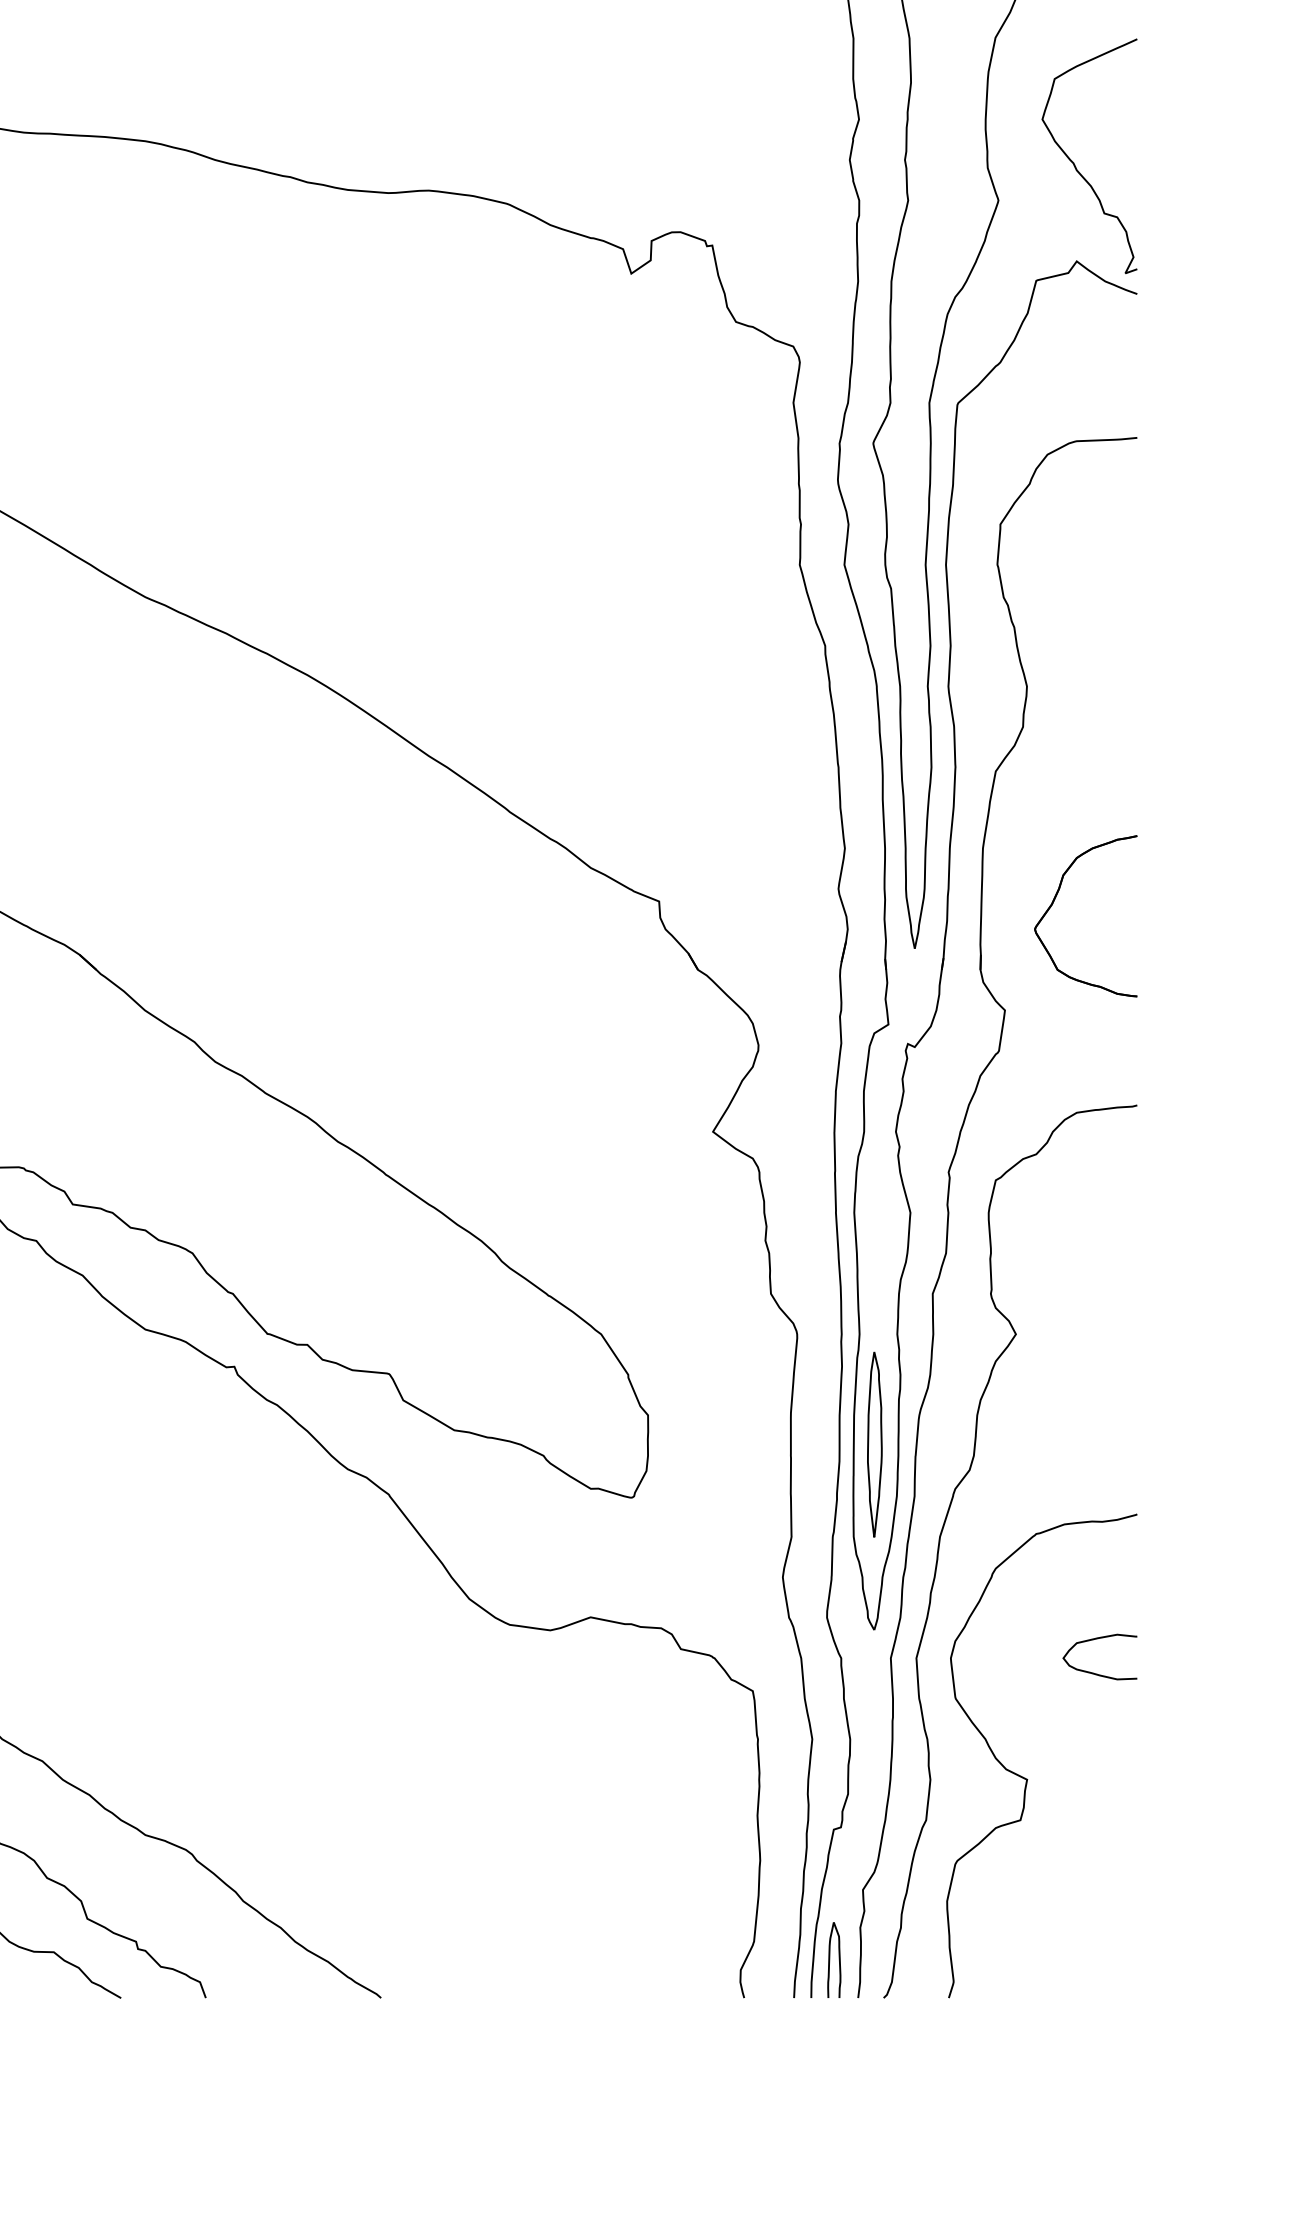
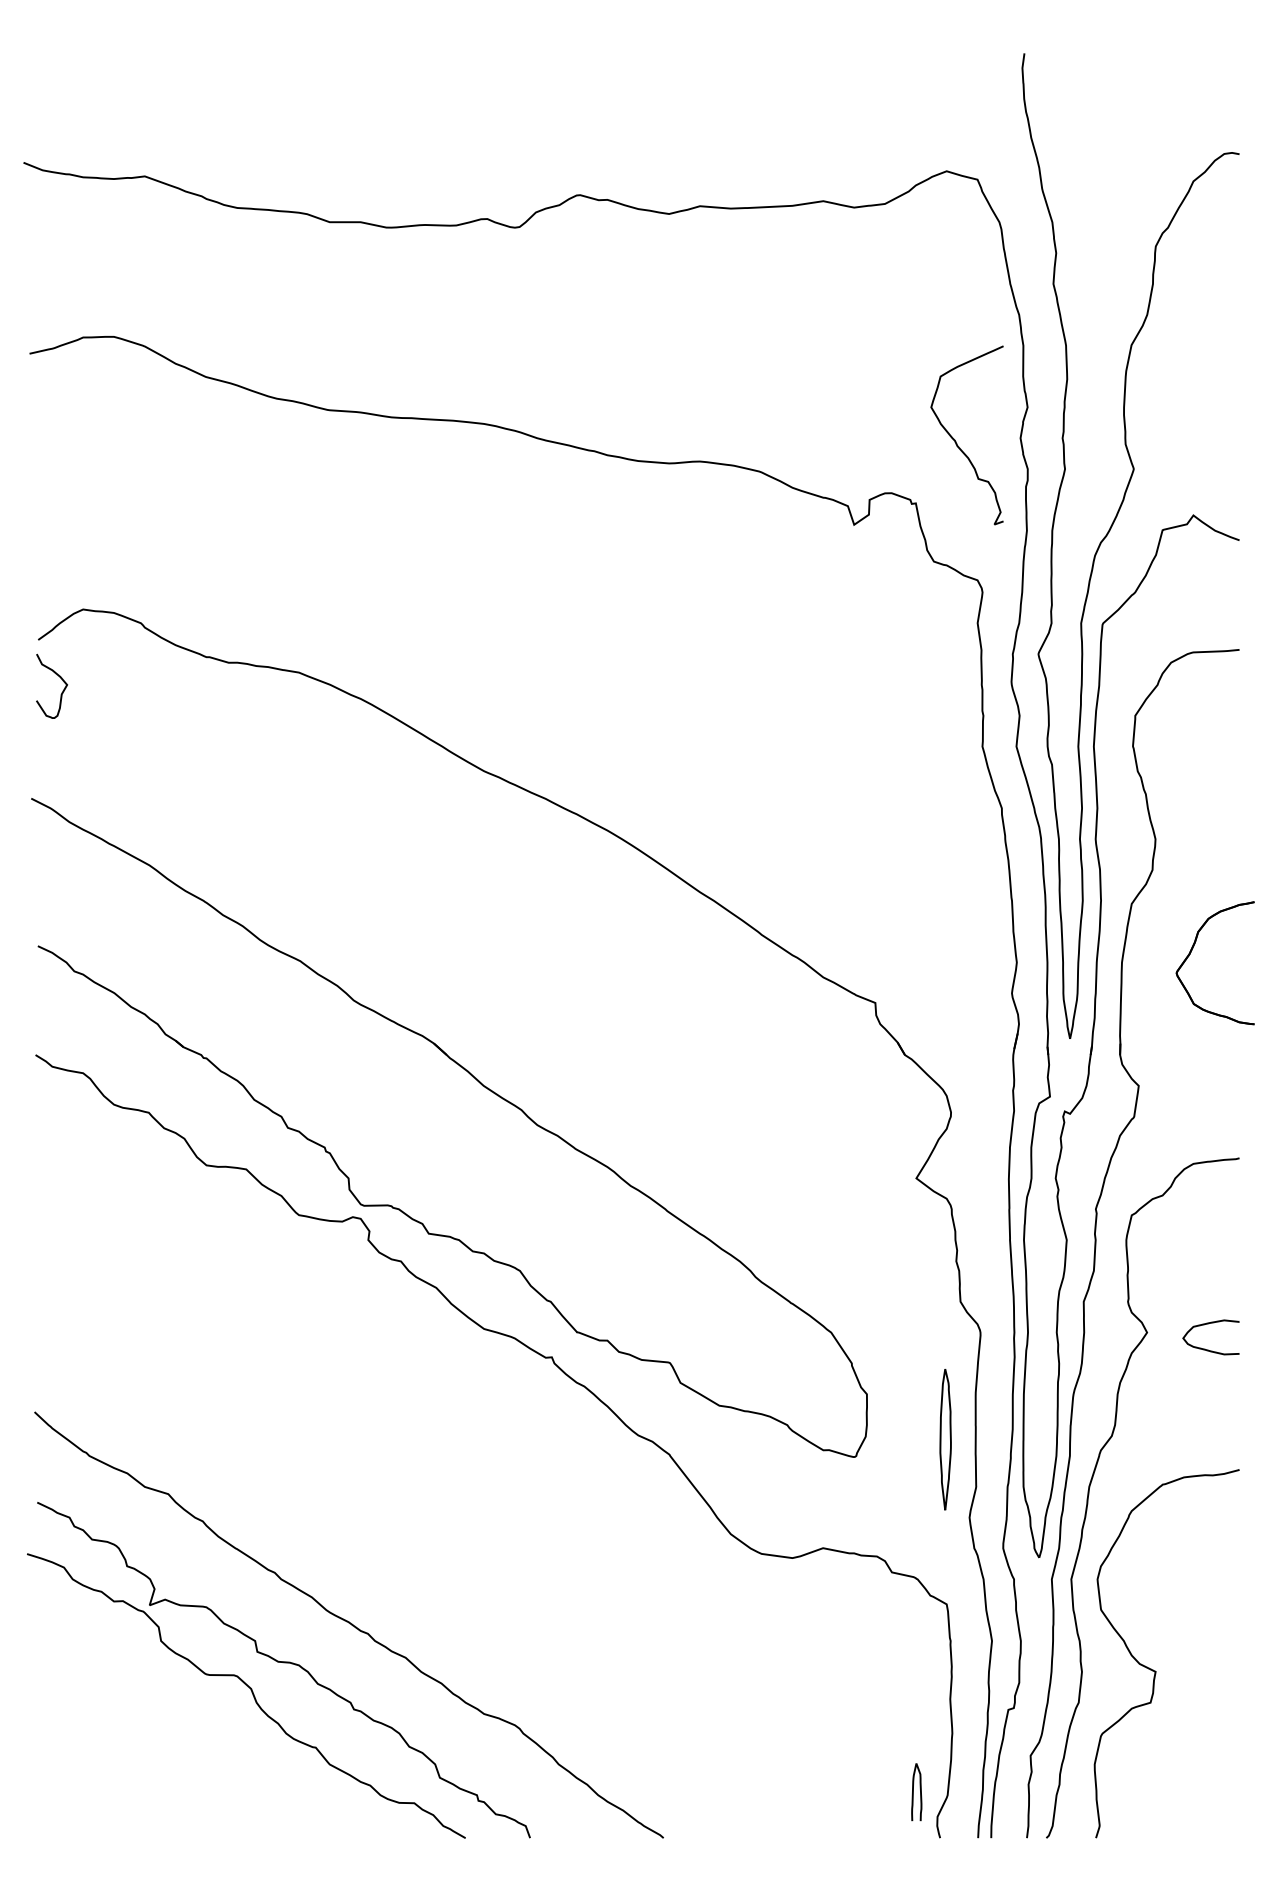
curve: (1075, 164) -> (956, 441), moved
part: (1054, 902) -> (1191, 952), moved
part: (874, 1444) -> (945, 1439), moved
curve: (1092, 1671) -> (1205, 1348), moved
curve: (830, 1960) -> (913, 1792), moved

